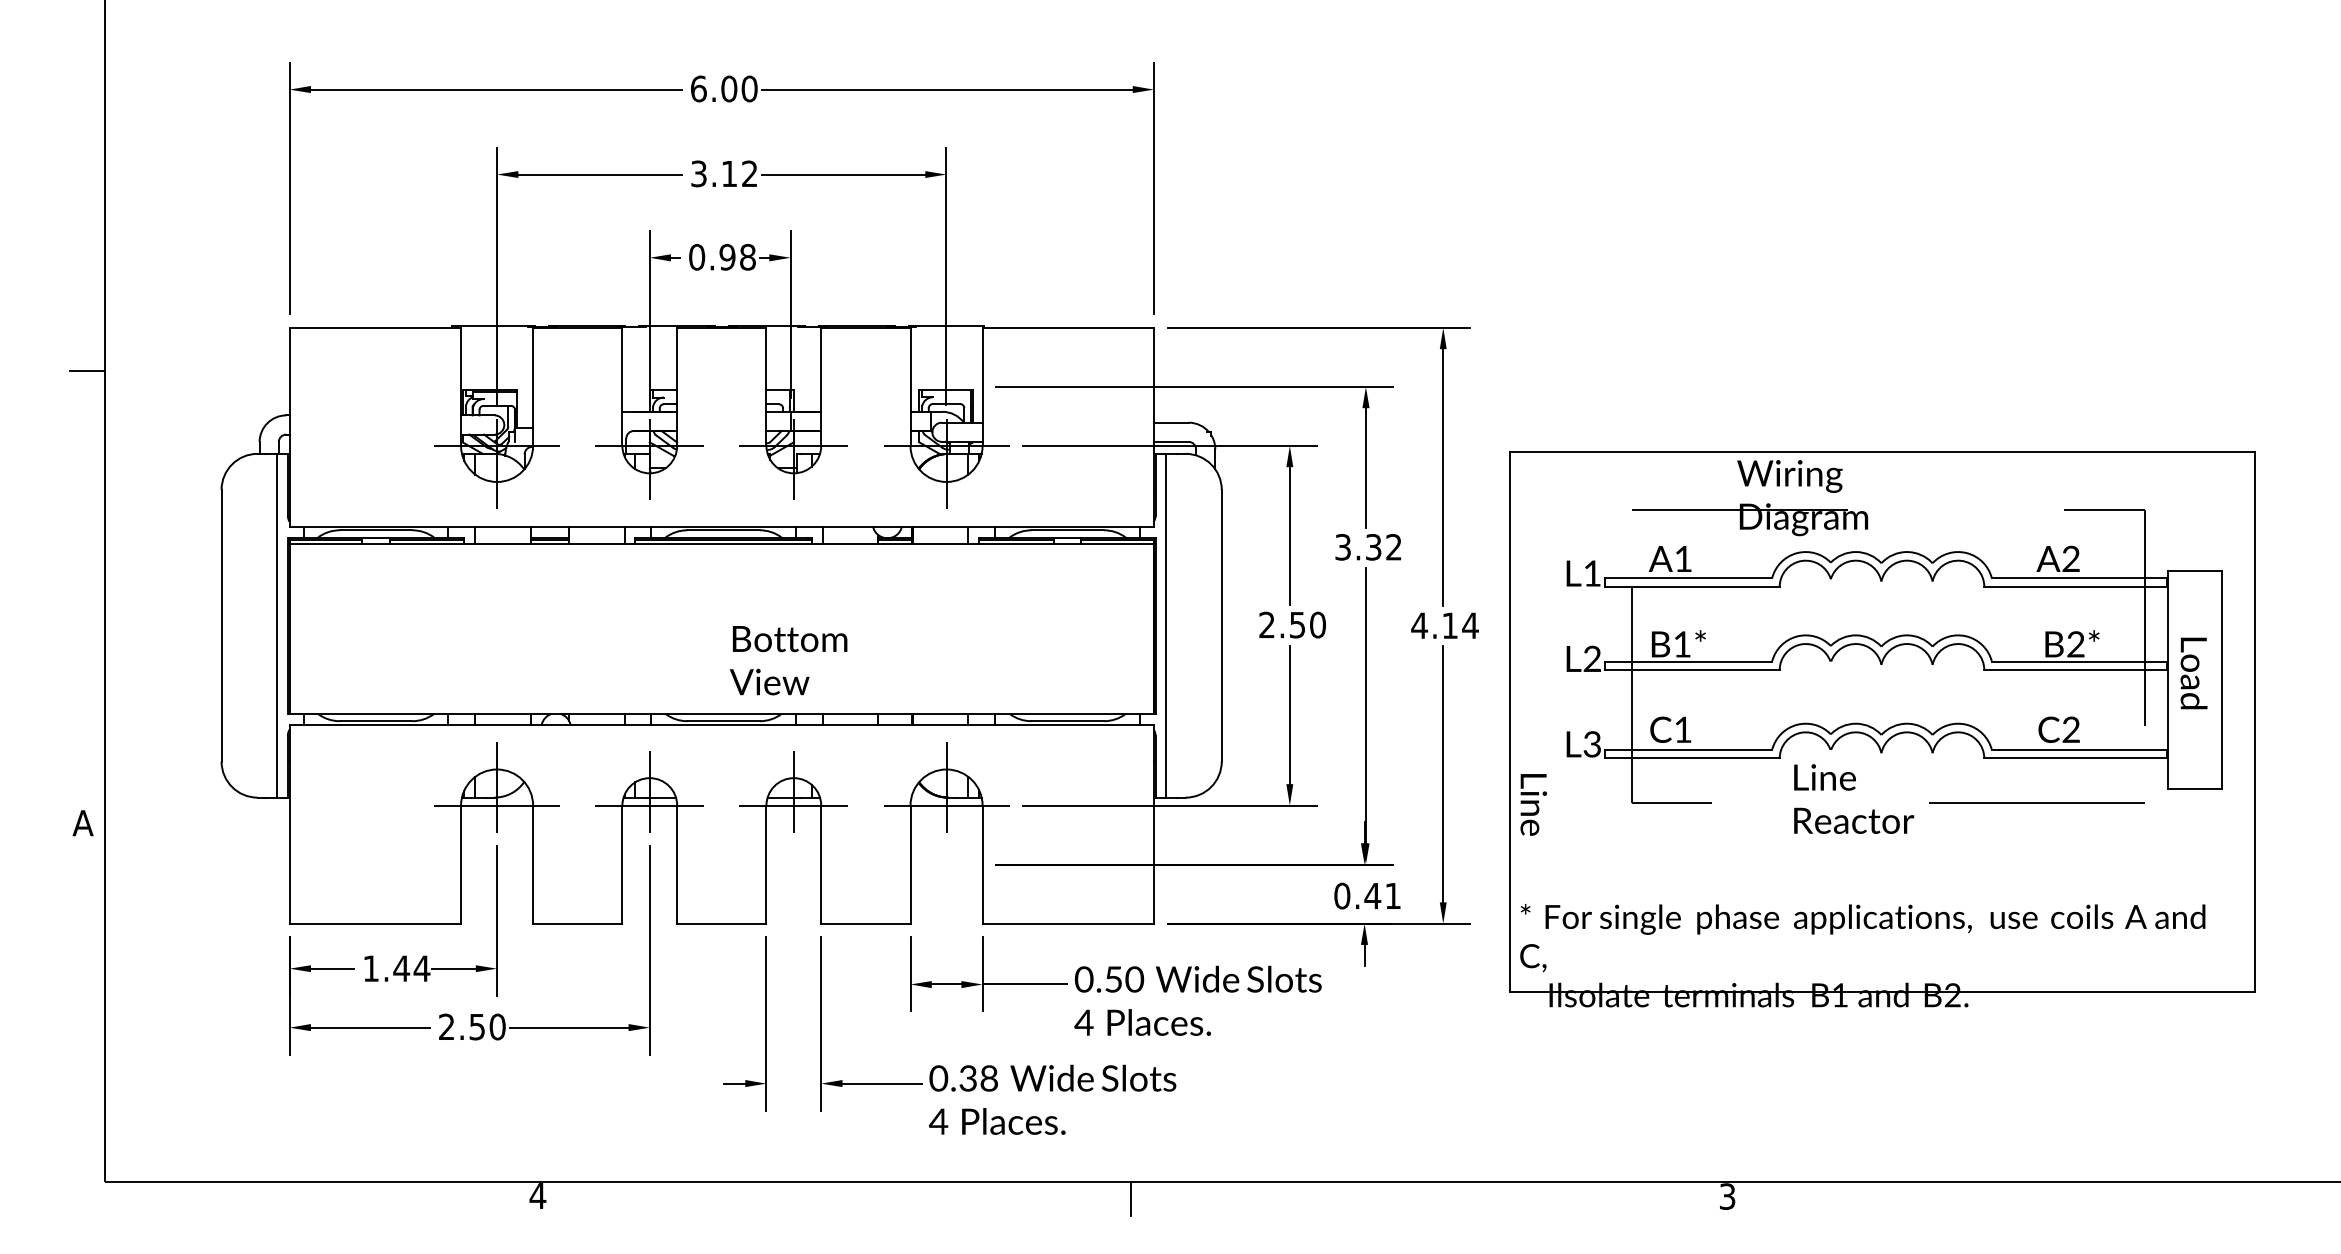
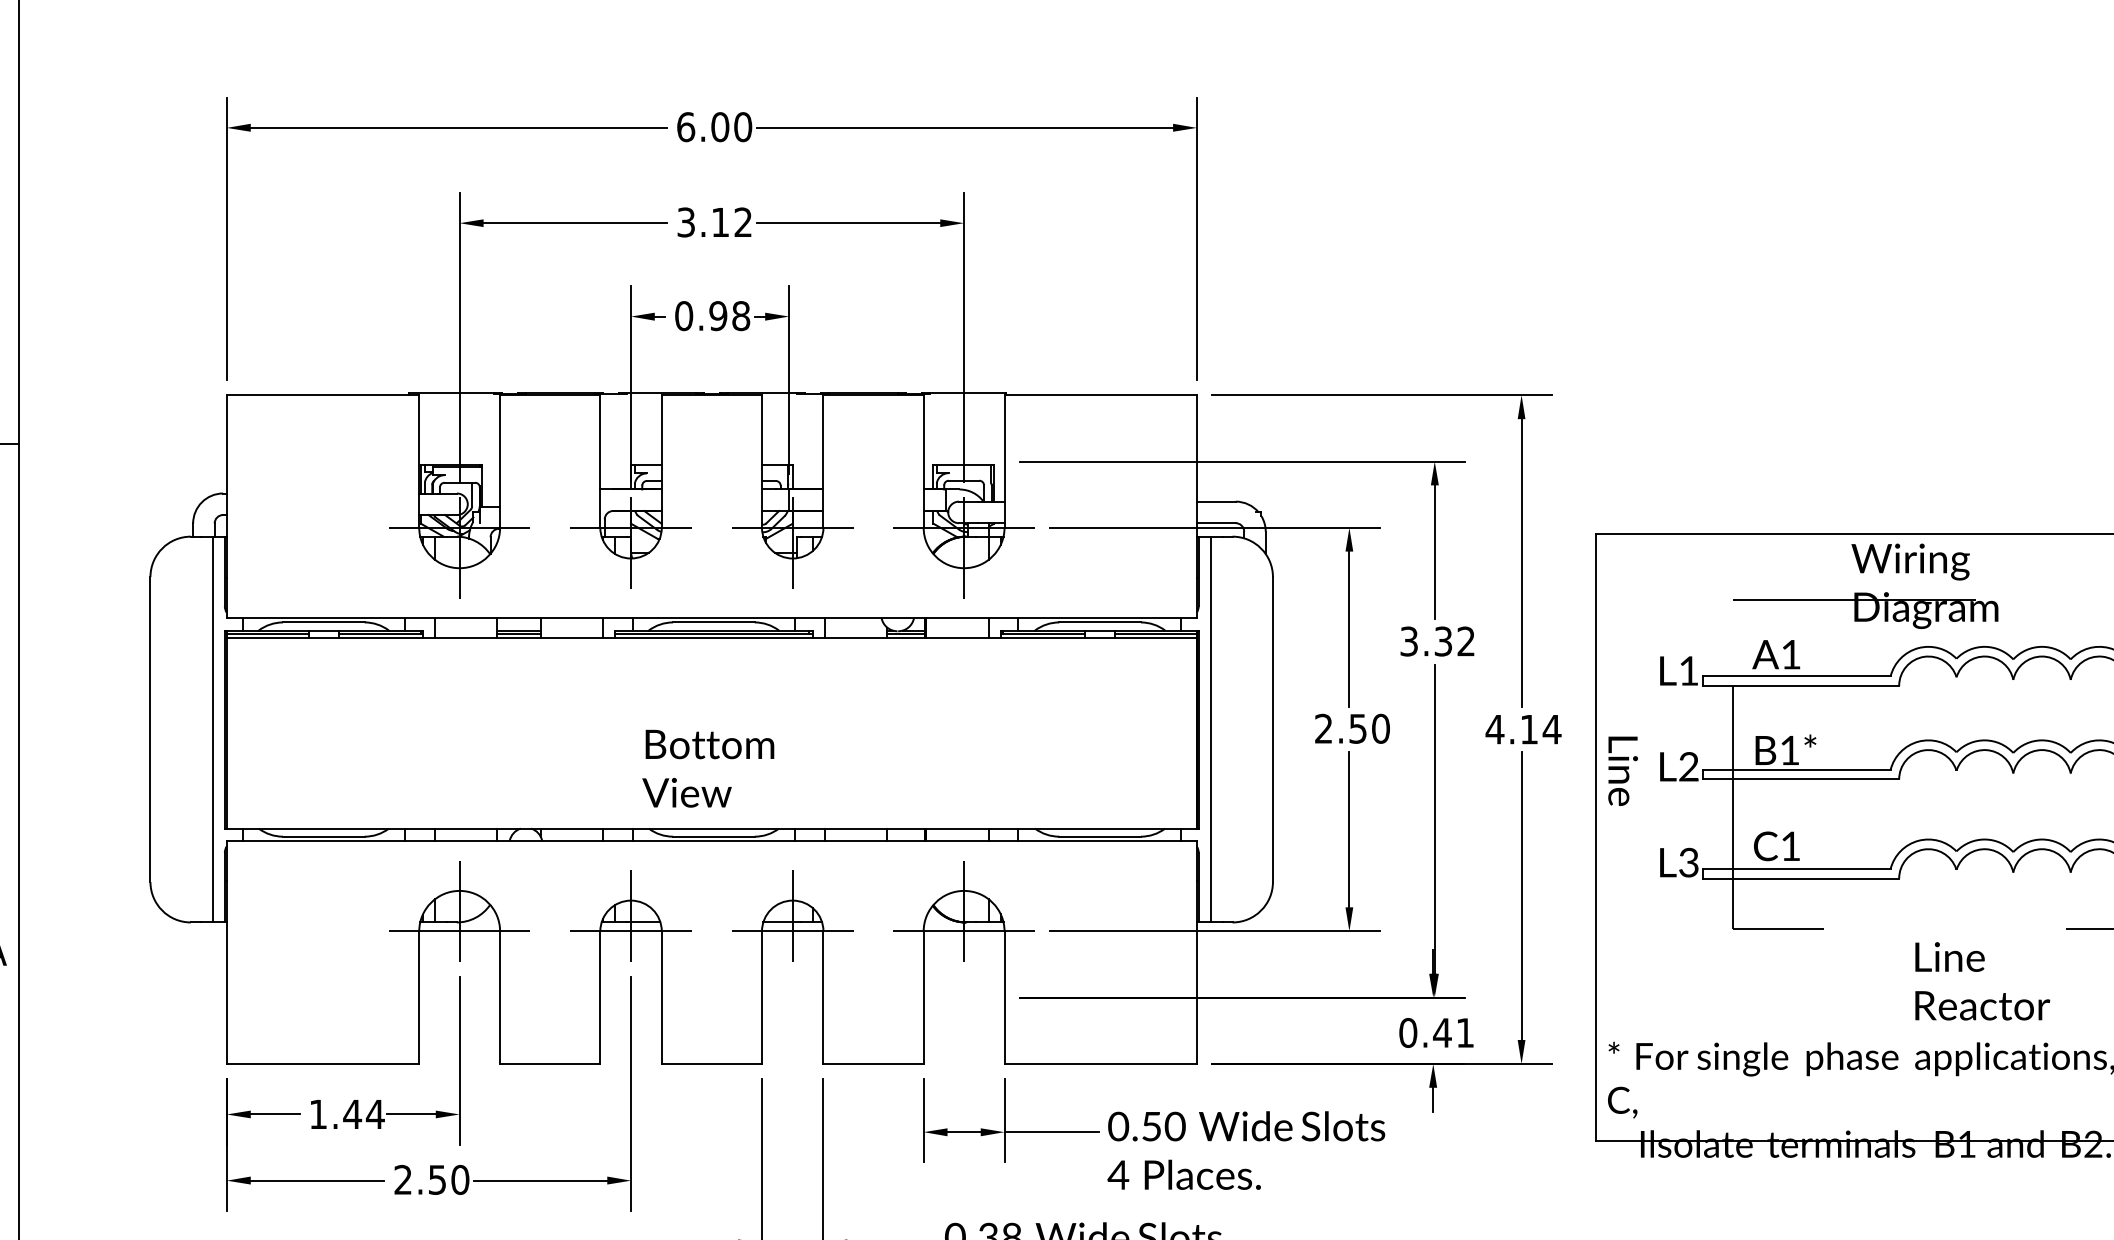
text: (788, 660) -> (708, 768), moved
text: (1854, 798) -> (1983, 980), moved
text: (1533, 804) -> (1622, 770), moved

